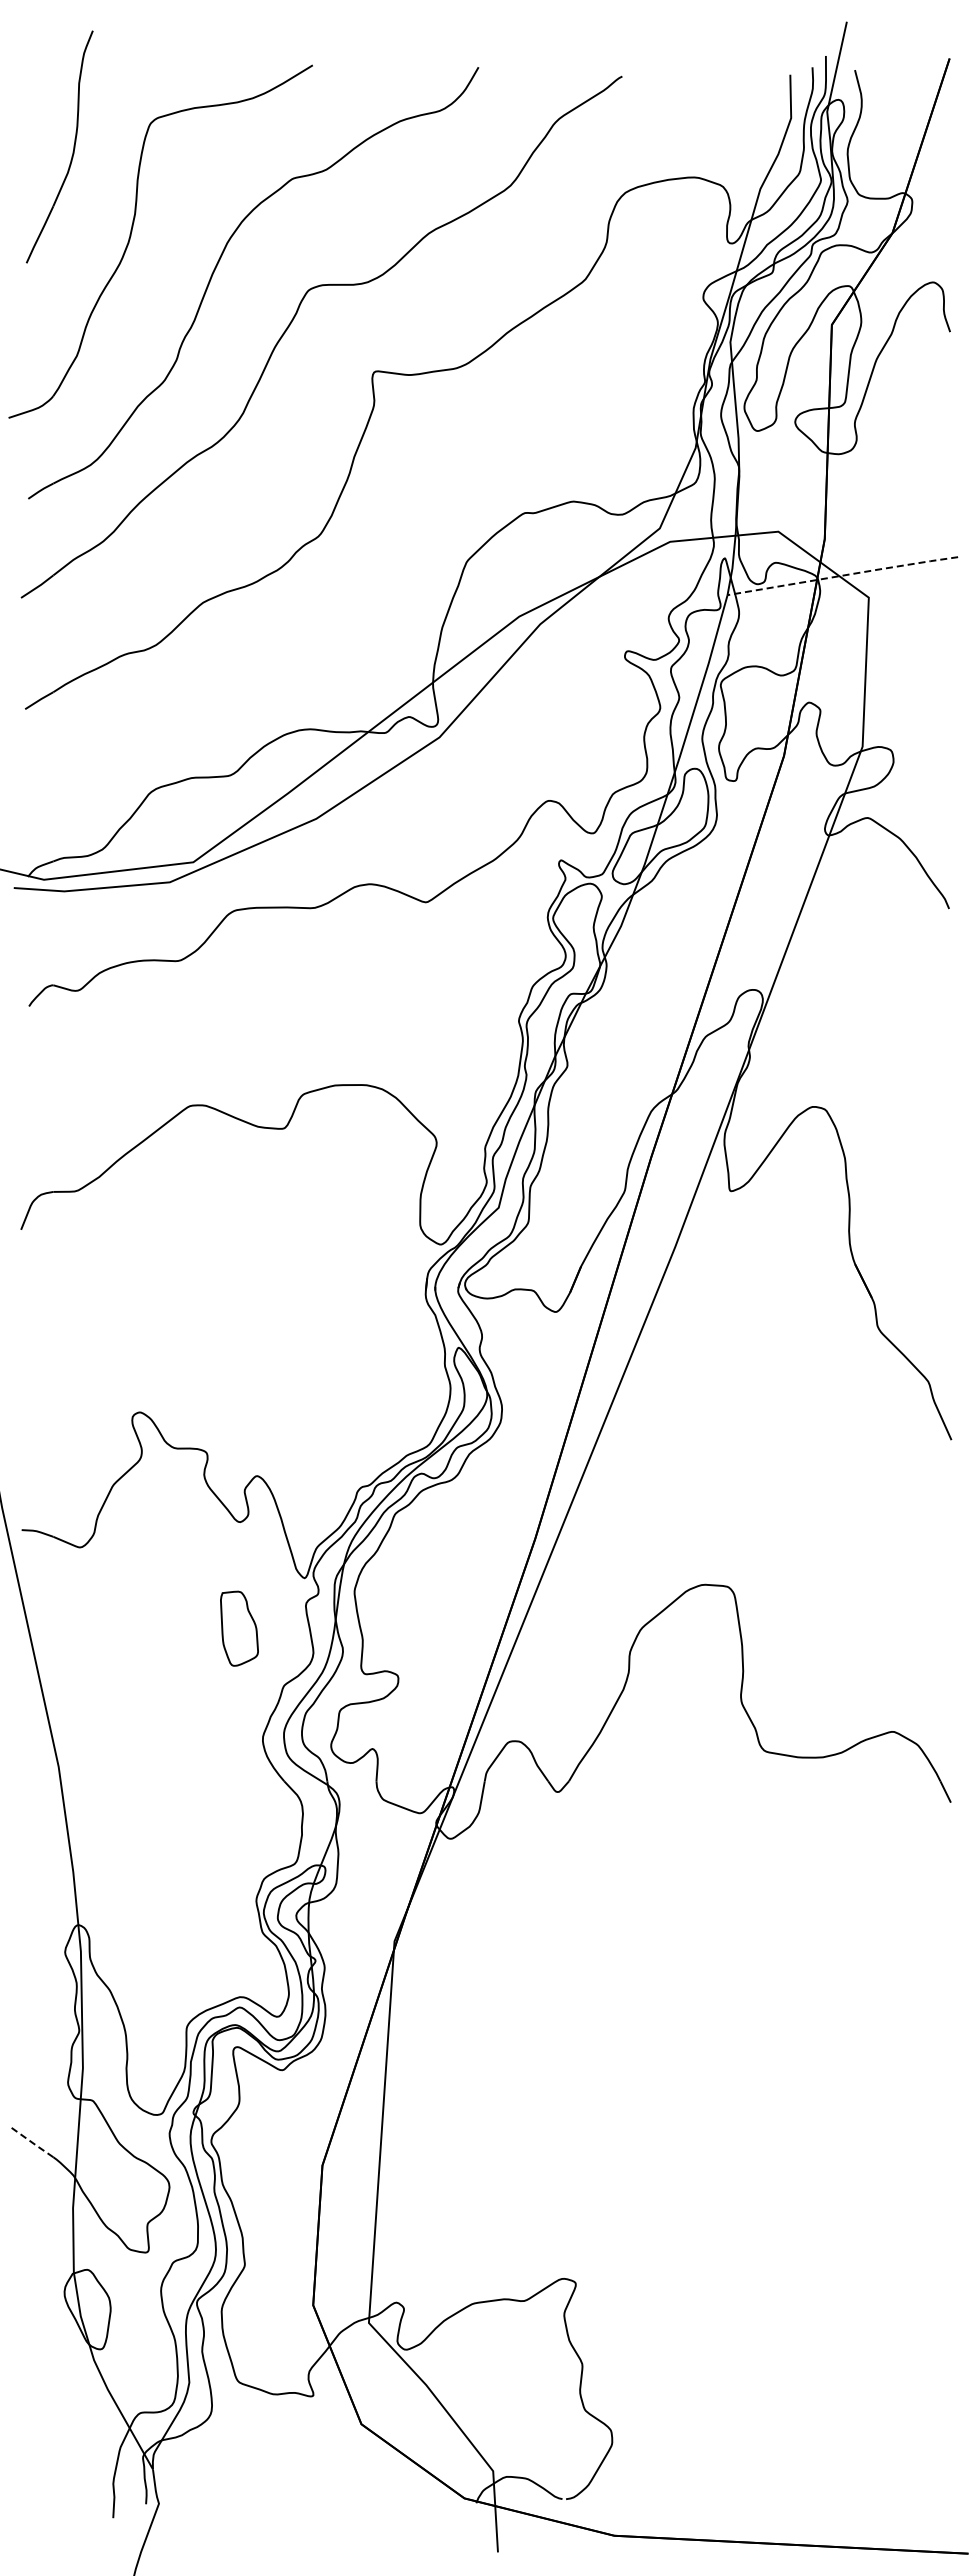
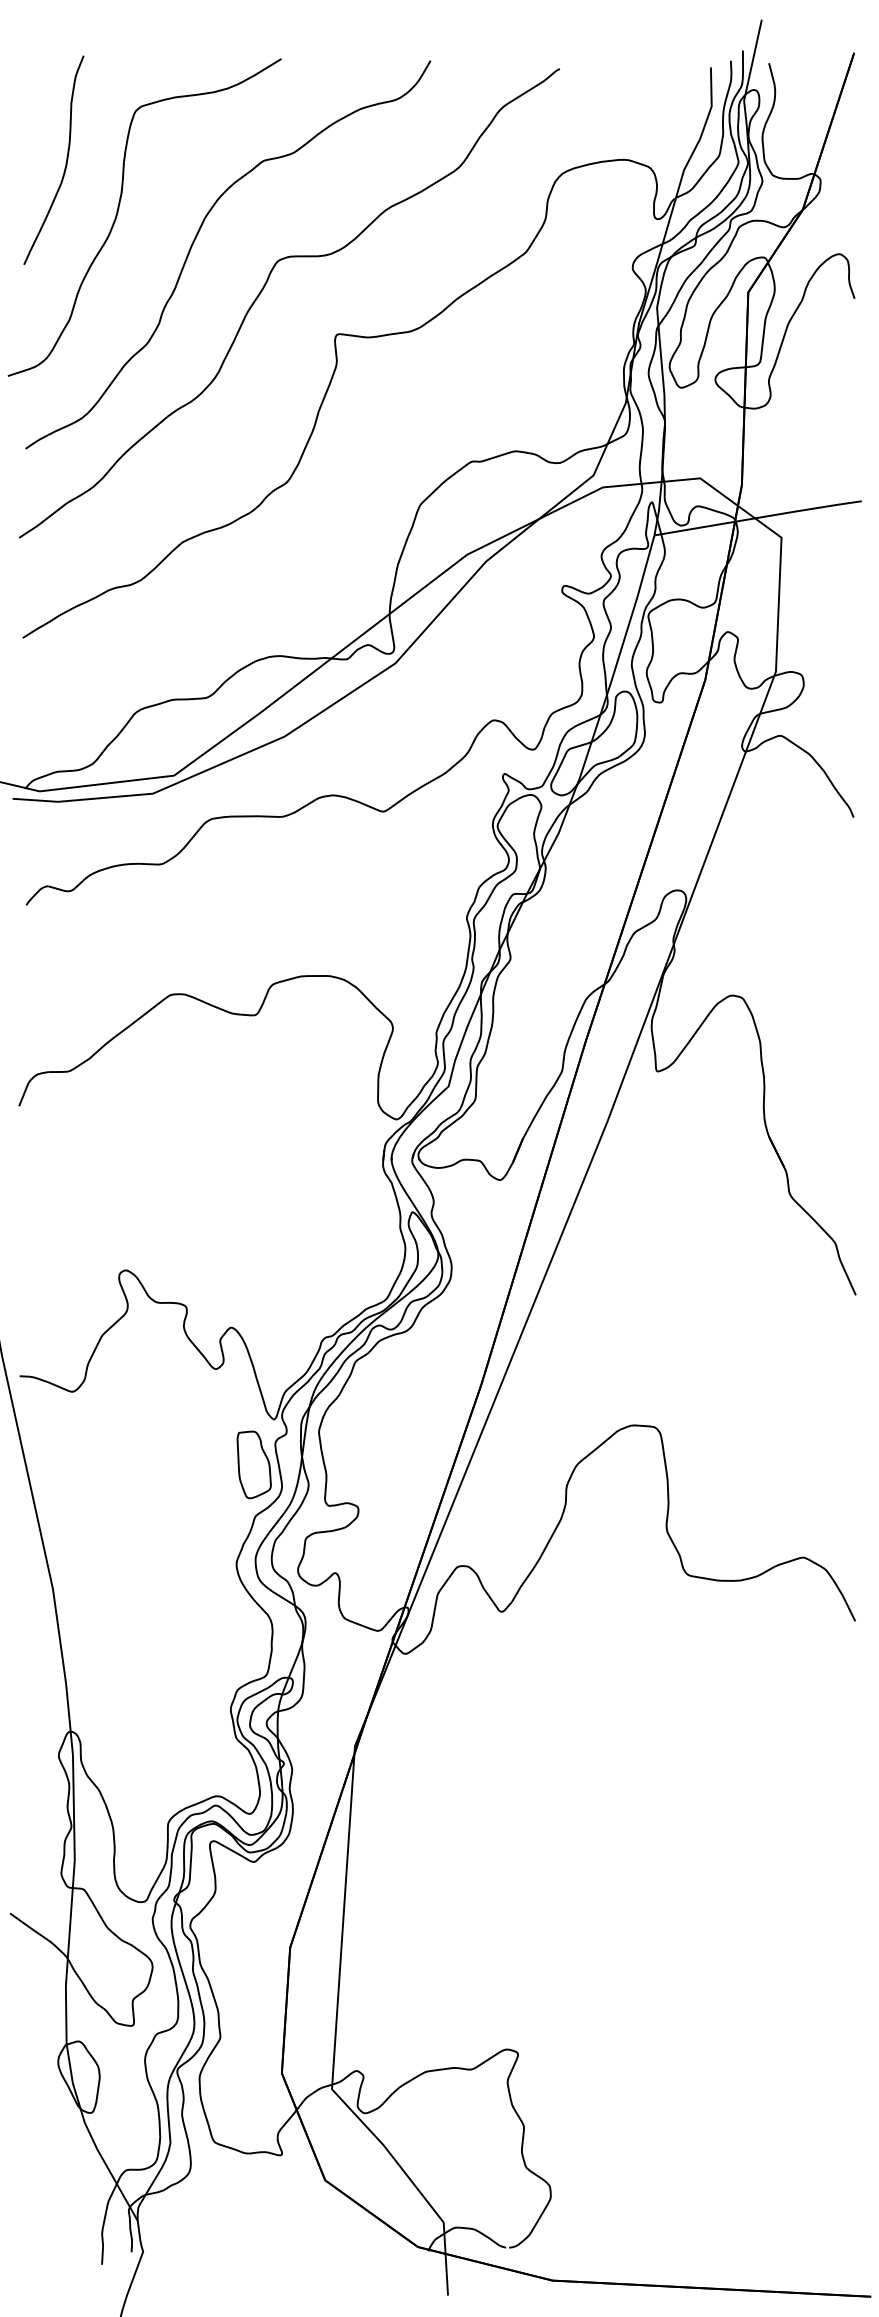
part: (72, 151) -> (65, 164), moved
line: (843, 575) -> (758, 517), dashed -> solid
part: (239, 1628) -> (254, 1464), moved
line: (32, 2142) -> (29, 1926), dashed -> solid

